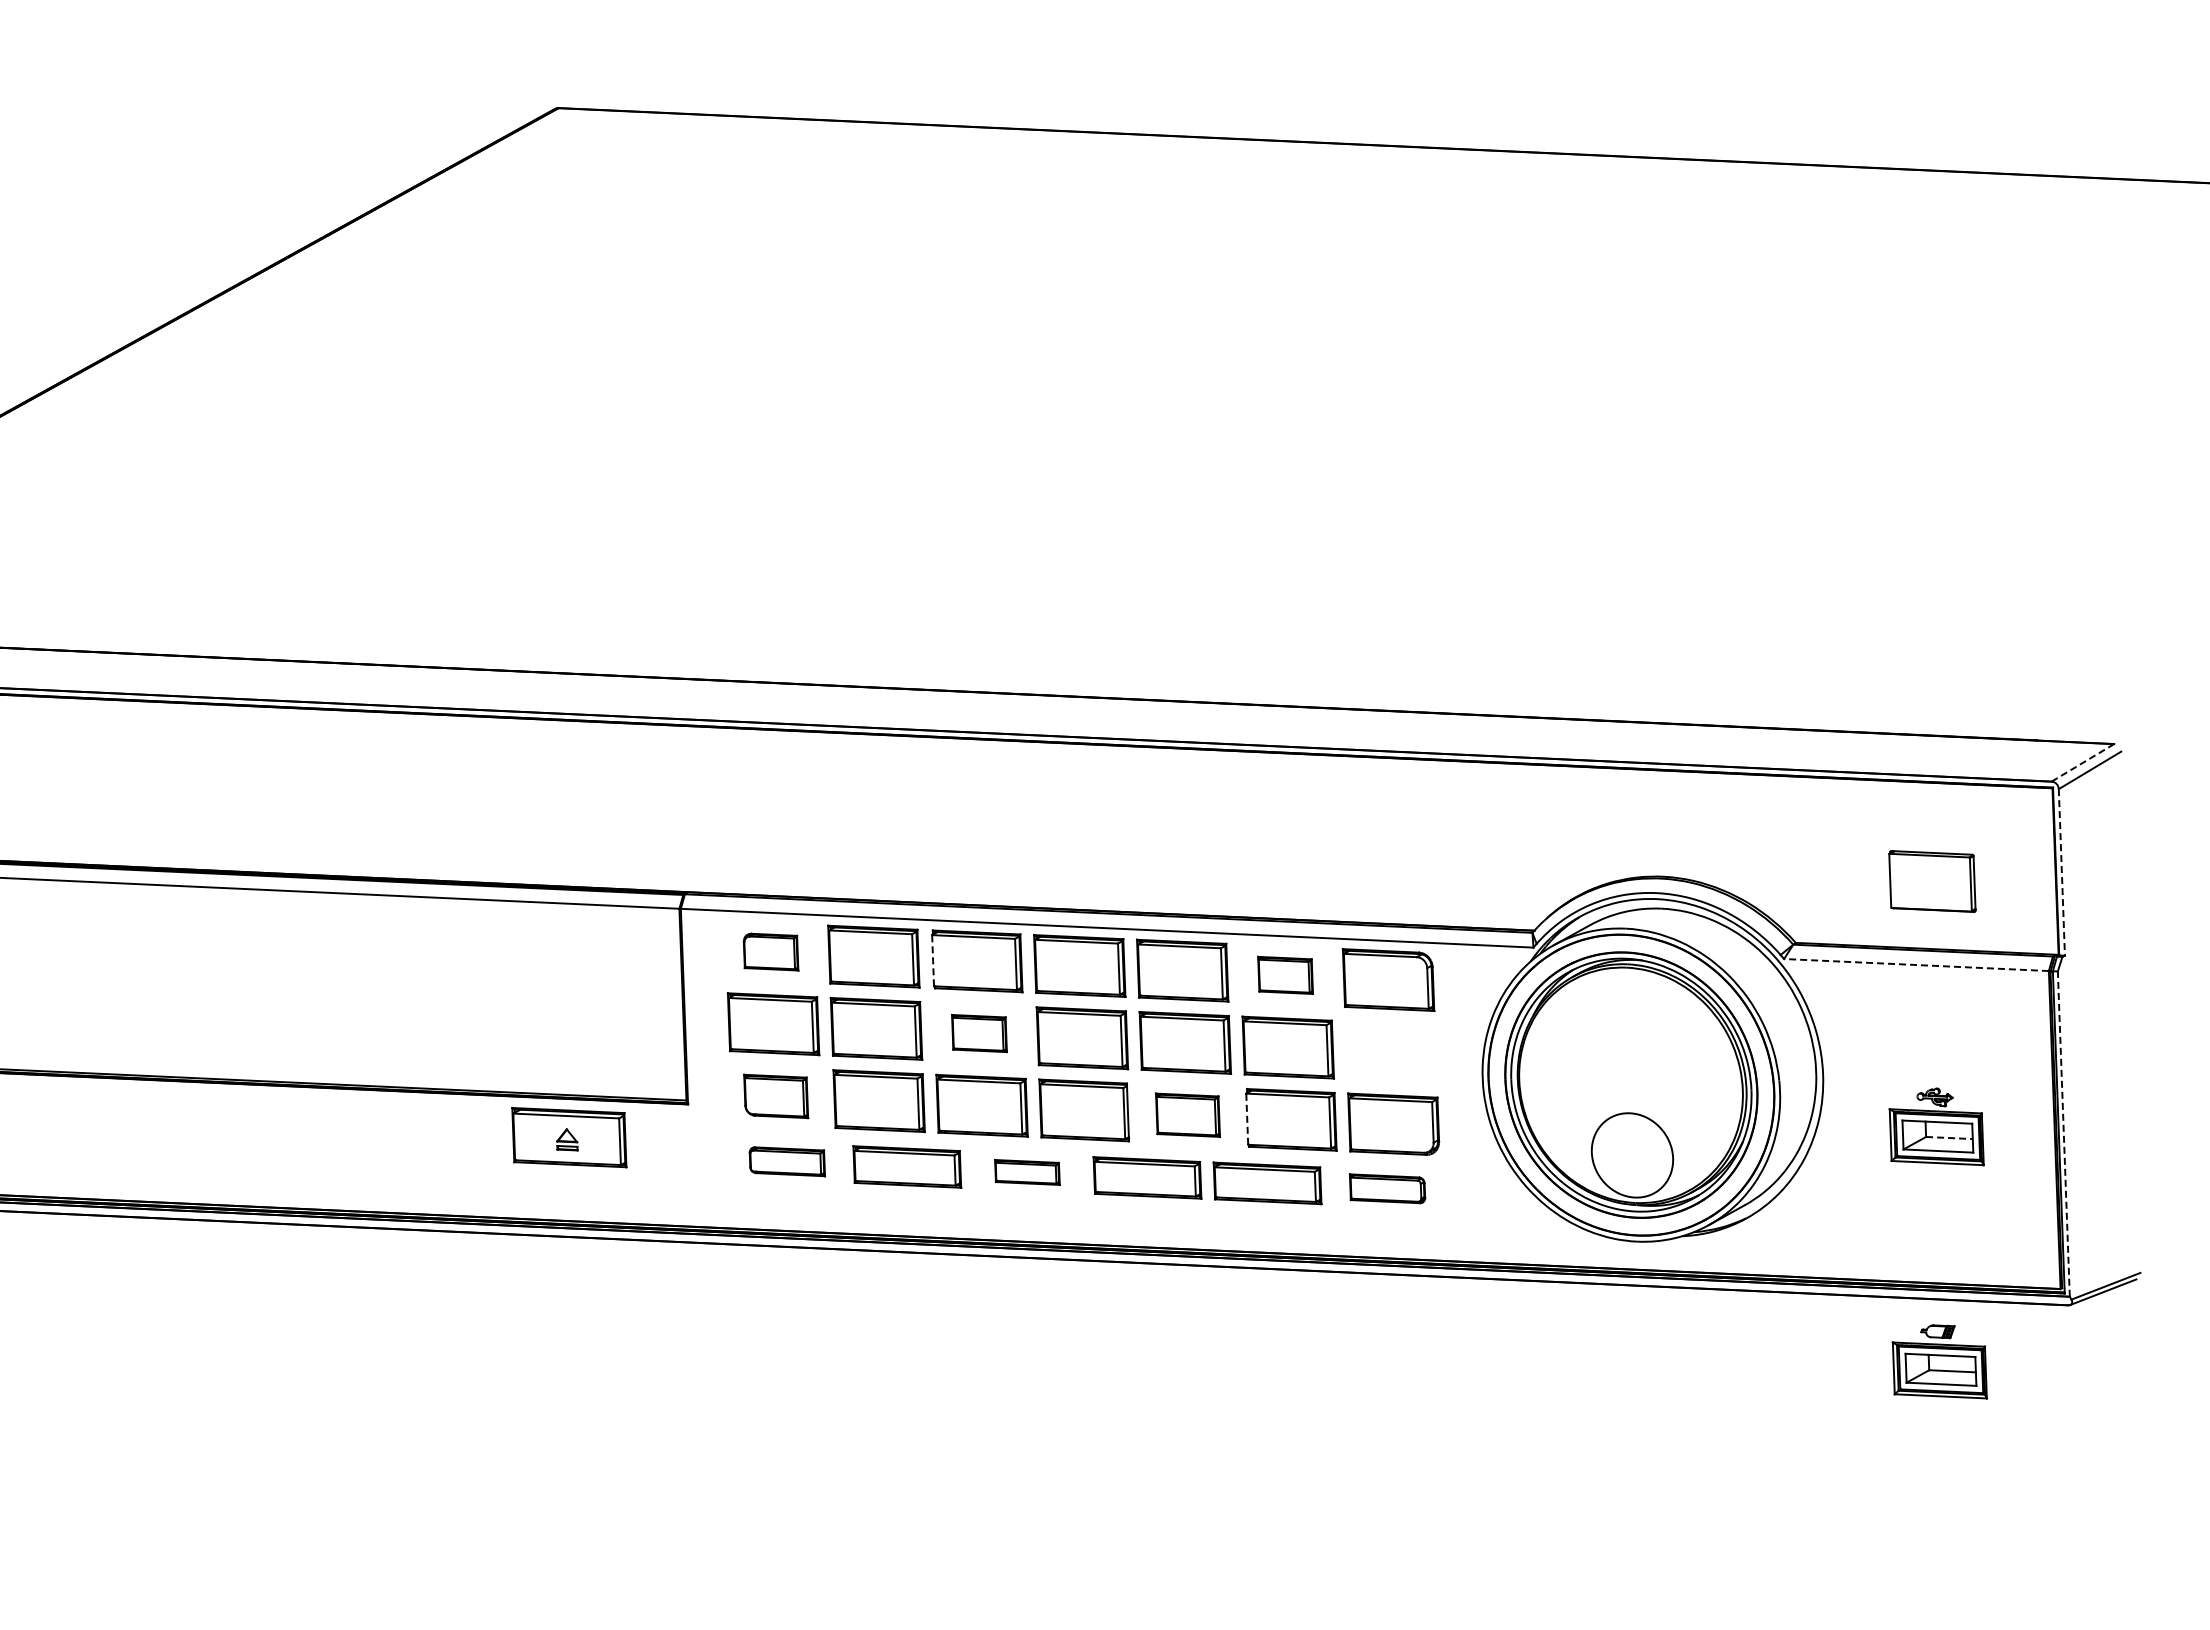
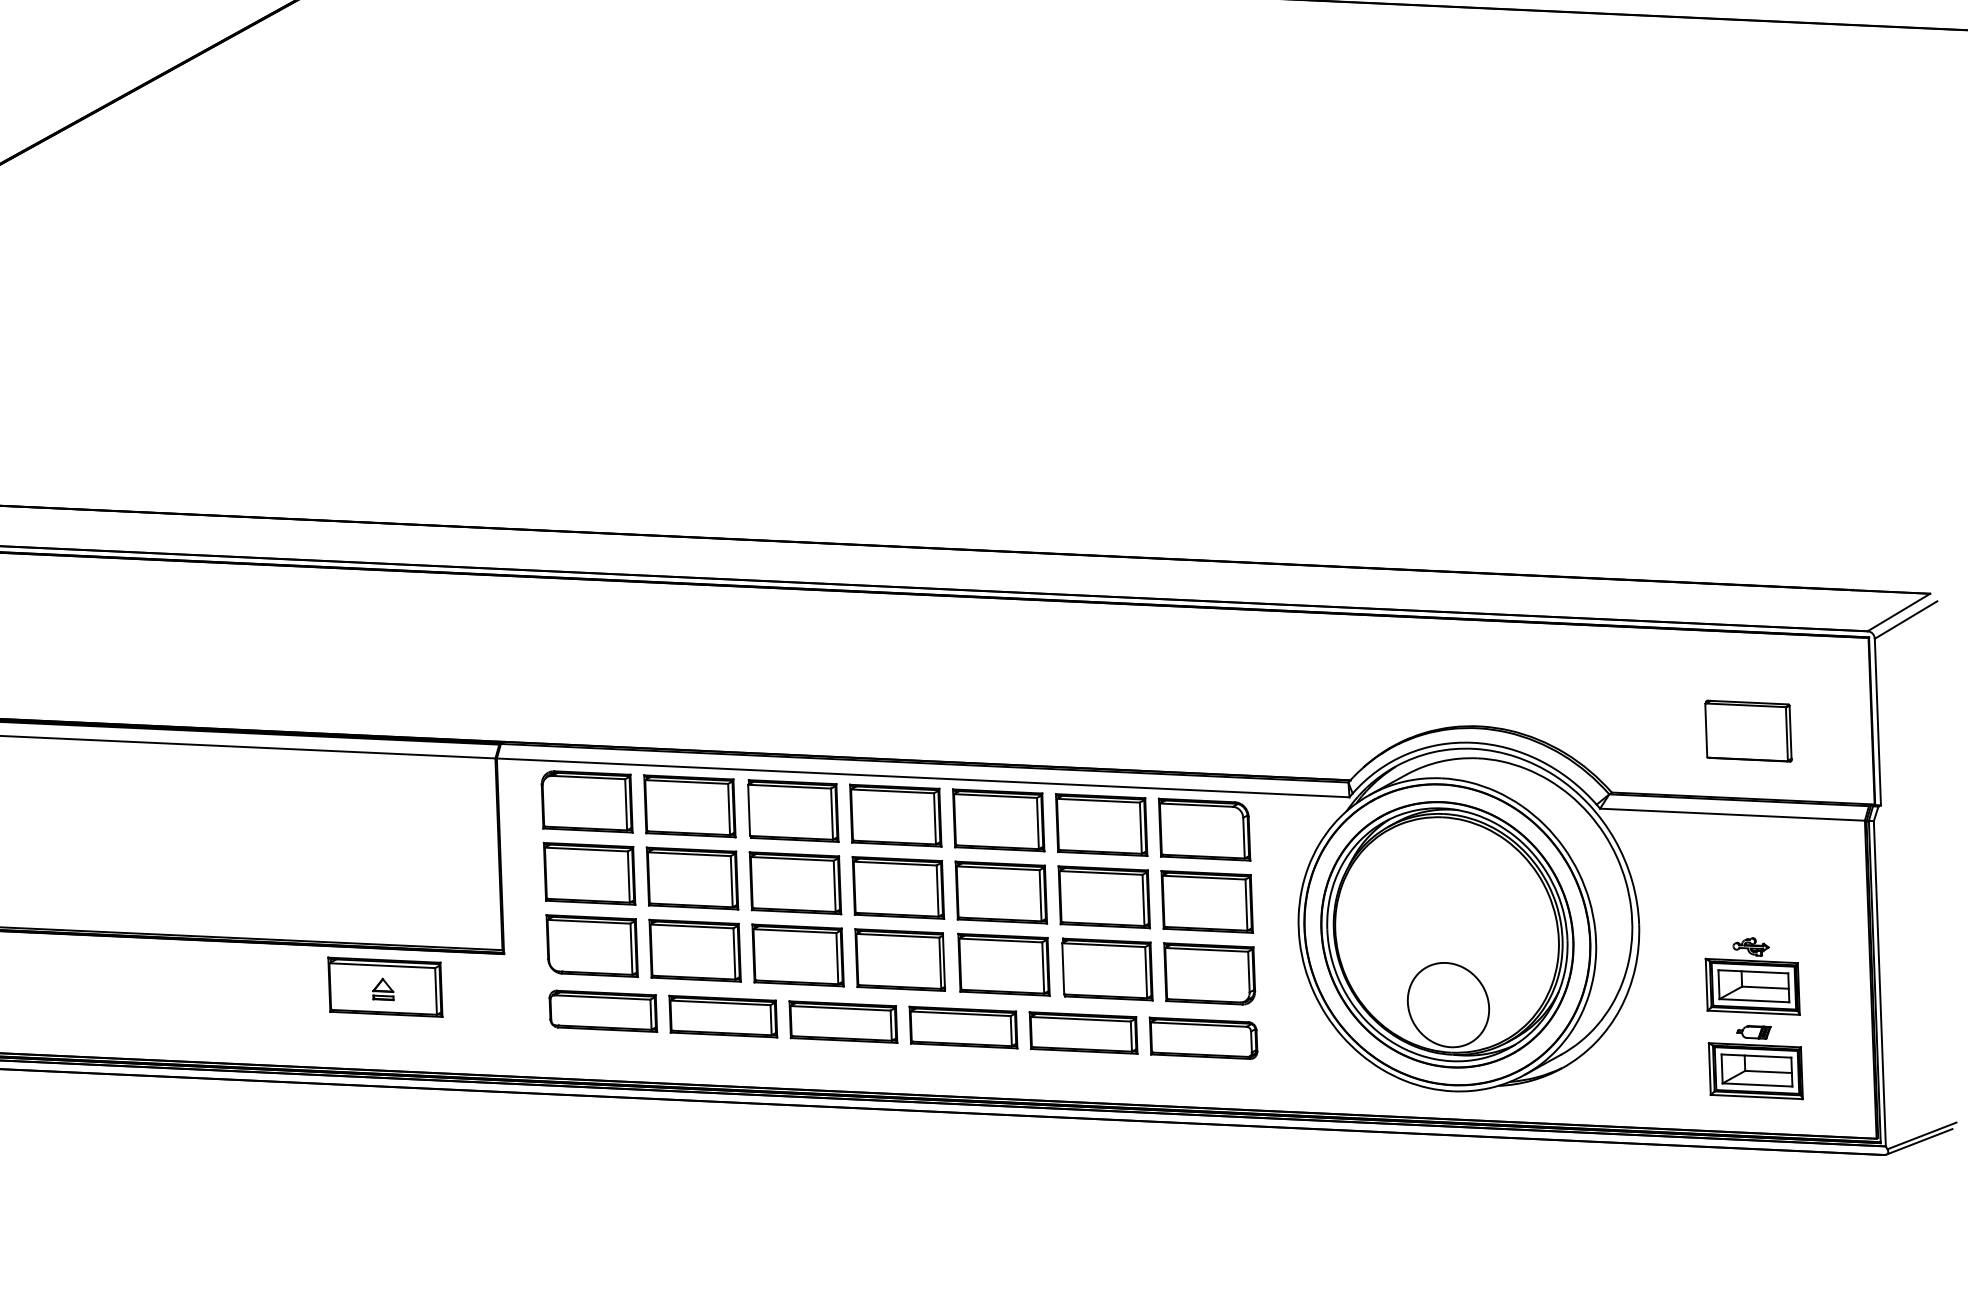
line: (2083, 762) -> (1899, 612), dashed -> solid
line: (2061, 872) -> (1877, 722), dashed -> solid
part: (770, 951) -> (586, 801), size x1.67
line: (933, 960) -> (749, 810), dashed -> solid
line: (1916, 965) -> (1732, 815), dashed -> solid
part: (1285, 975) -> (1101, 825), size x1.67
part: (979, 1033) -> (795, 883), size x1.67
part: (1390, 1052) -> (1206, 902), added
part: (775, 1096) -> (591, 946), size x1.43
part: (1187, 1115) -> (1003, 965), size x1.43
line: (1247, 1119) -> (1063, 969), dashed -> solid
line: (2063, 1134) -> (1879, 984), dashed -> solid
line: (1949, 1138) -> (1765, 988), dashed -> solid
part: (787, 1161) -> (603, 1011), size x1.43
part: (1027, 1172) -> (843, 1022), size x1.67
part: (1387, 1188) -> (1203, 1038), size x1.43
part: (1939, 1361) -> (1755, 1062), moved

